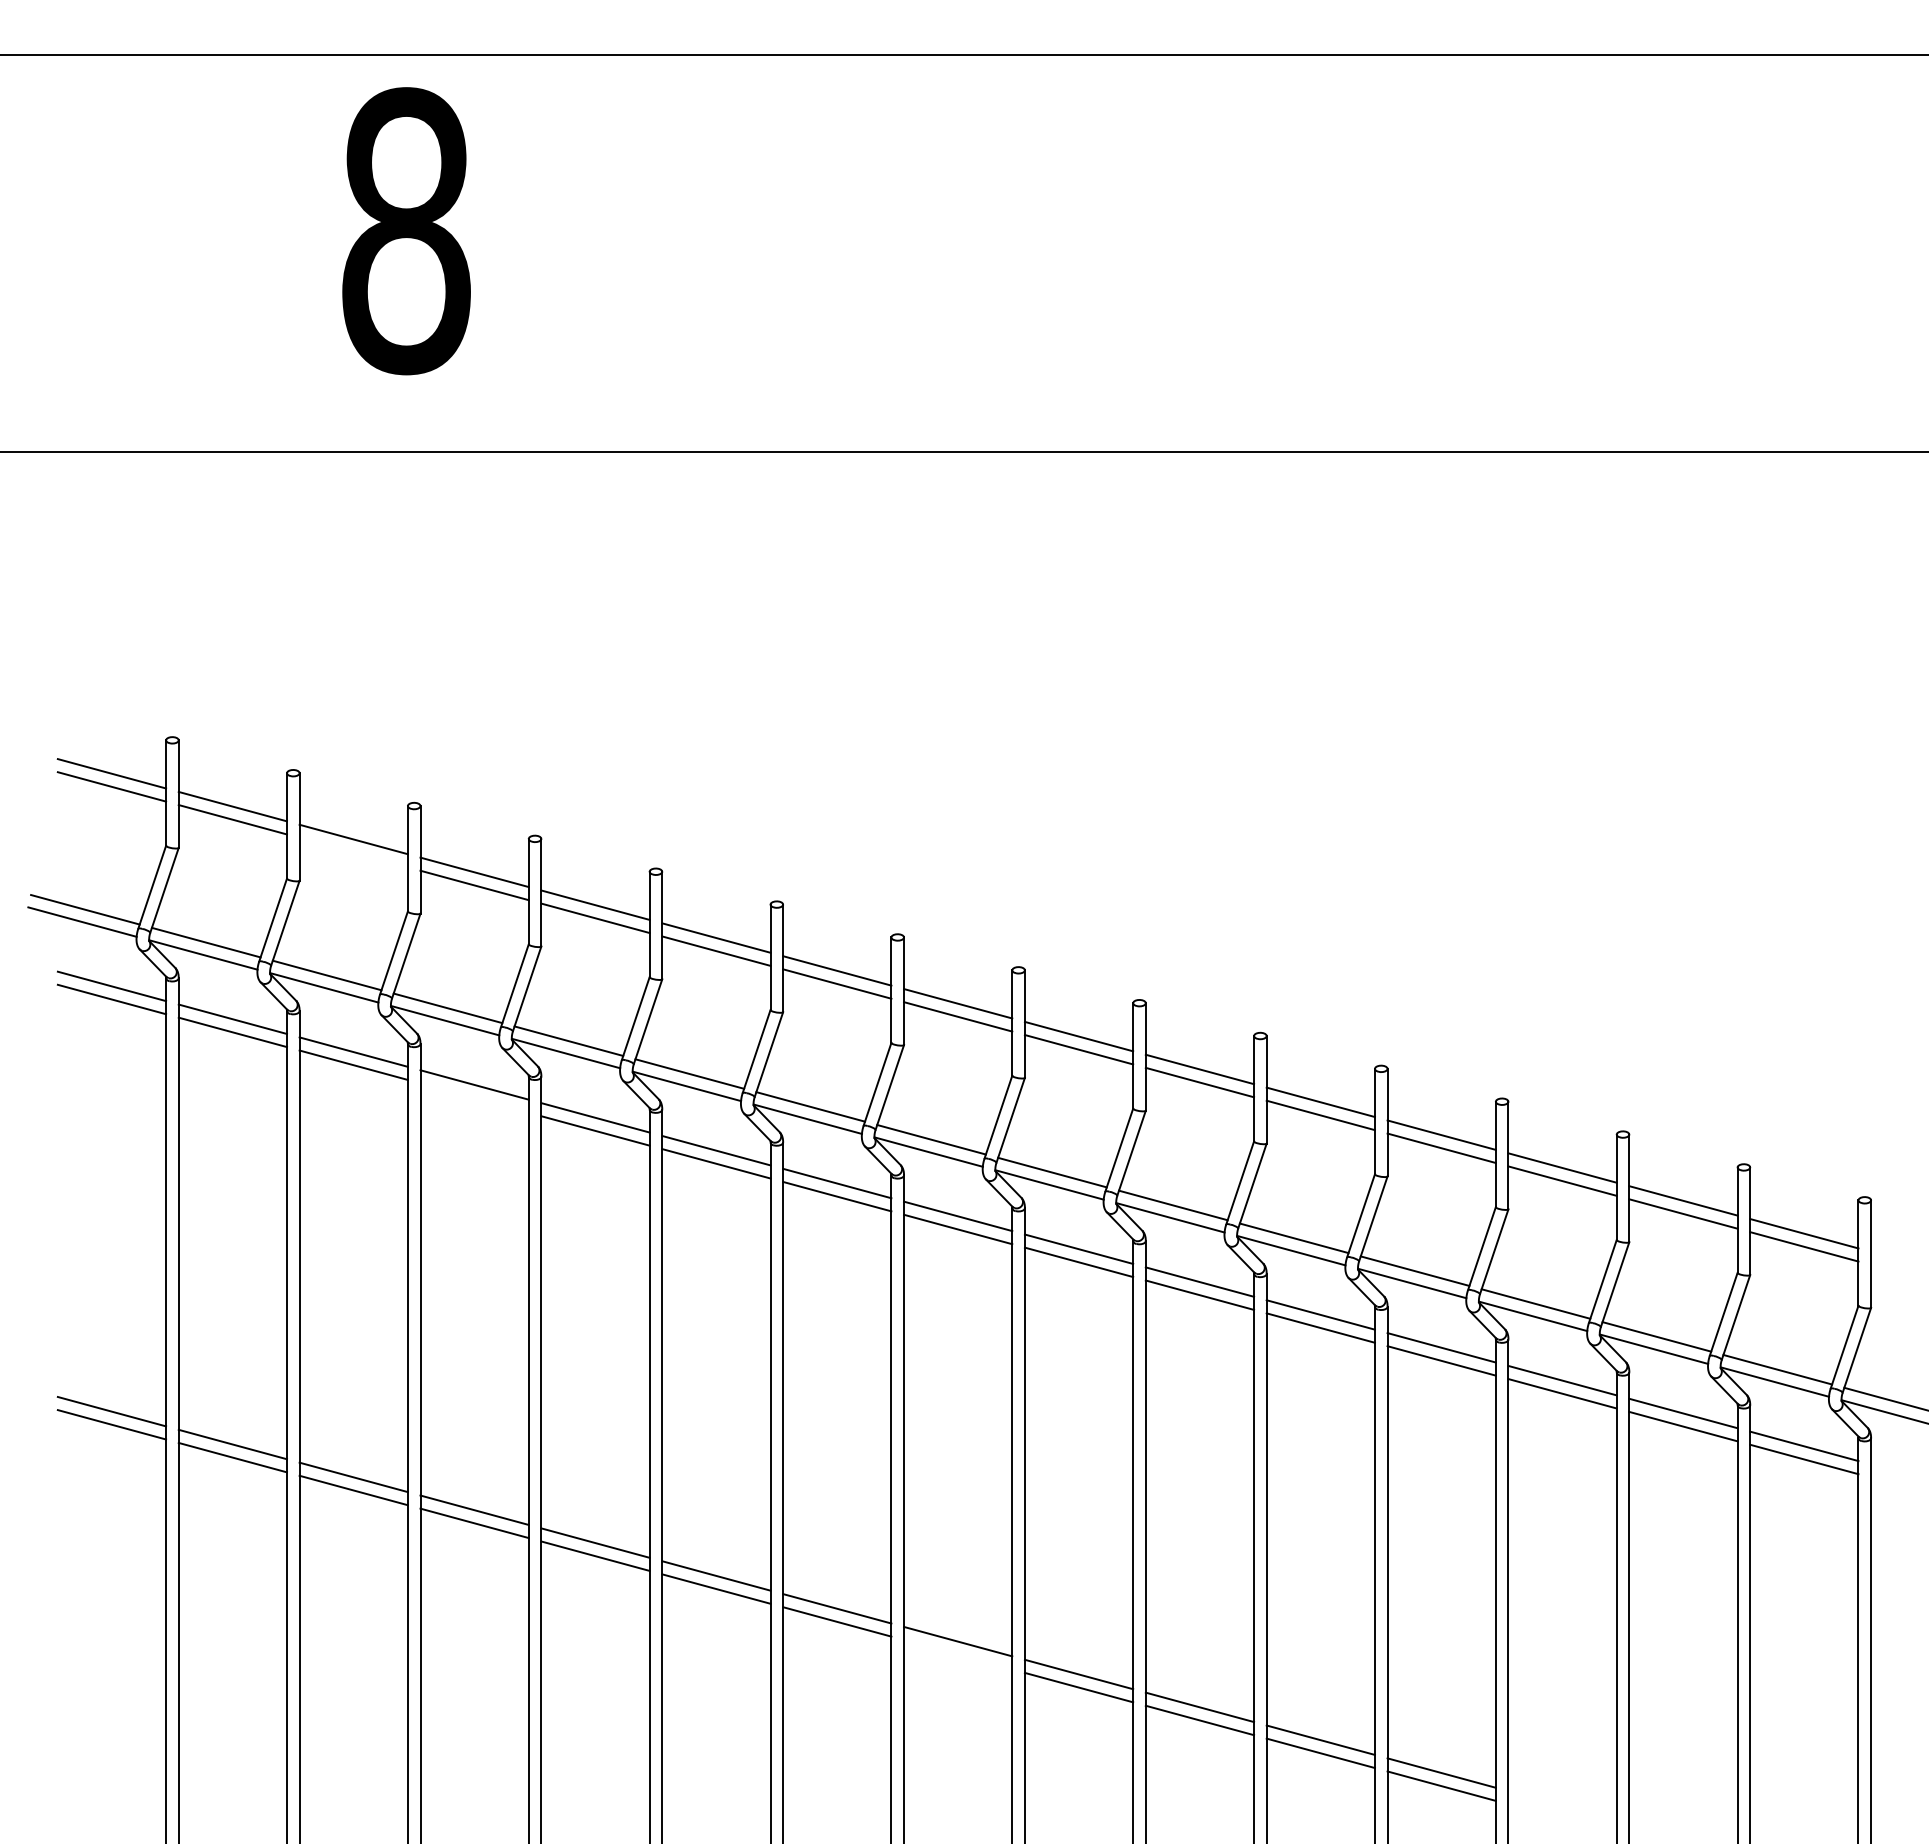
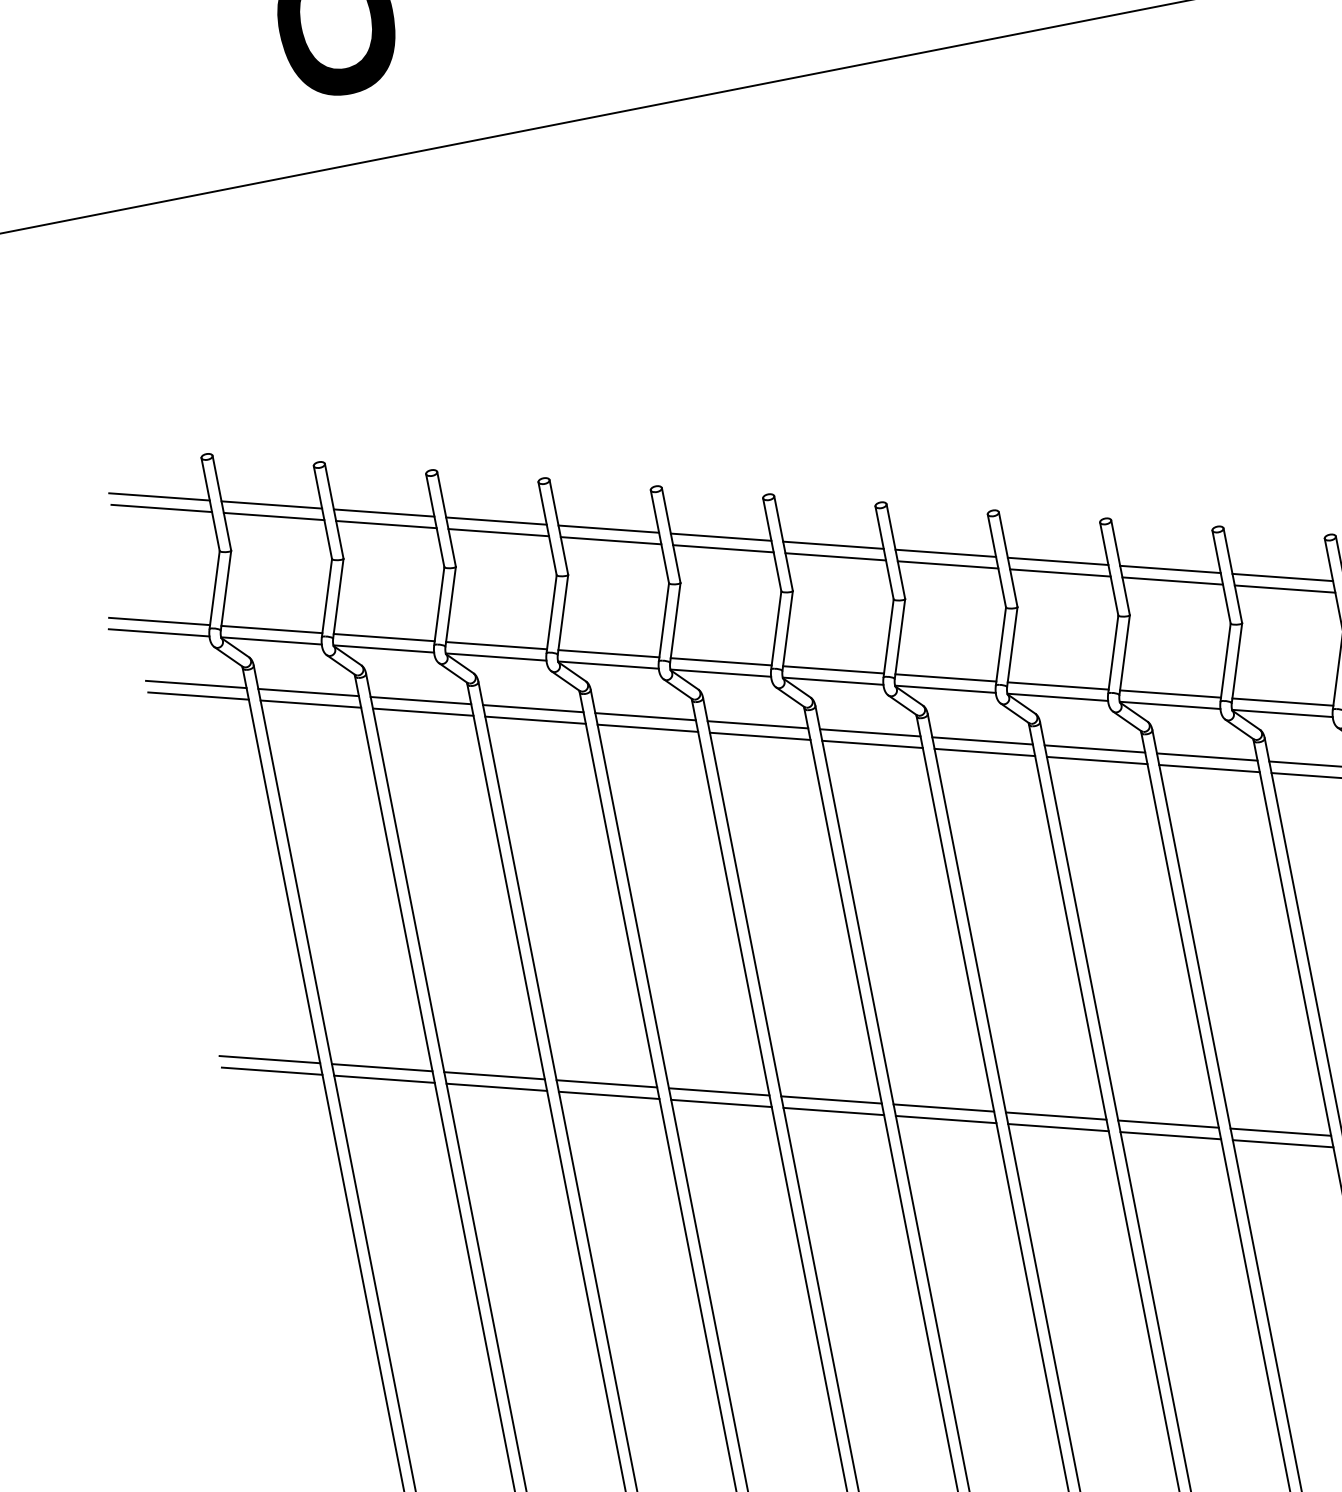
line: (353, 852) -> (386, 524), added
line: (474, 1097) -> (535, 719), added
line: (958, 1654) -> (1058, 1127), added

